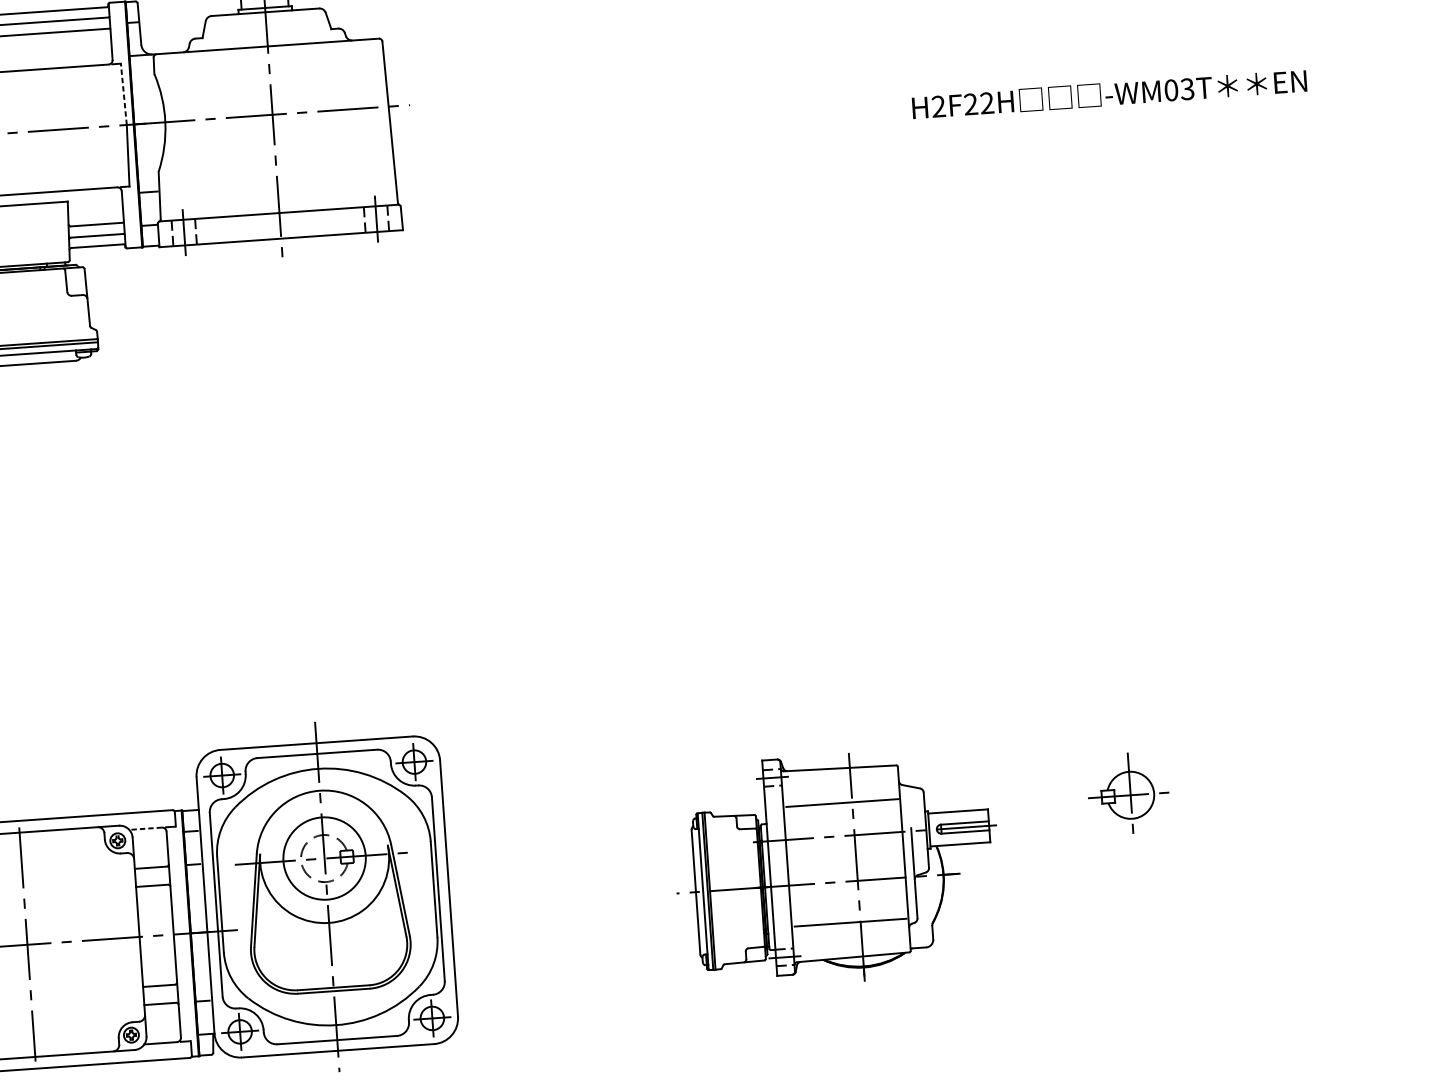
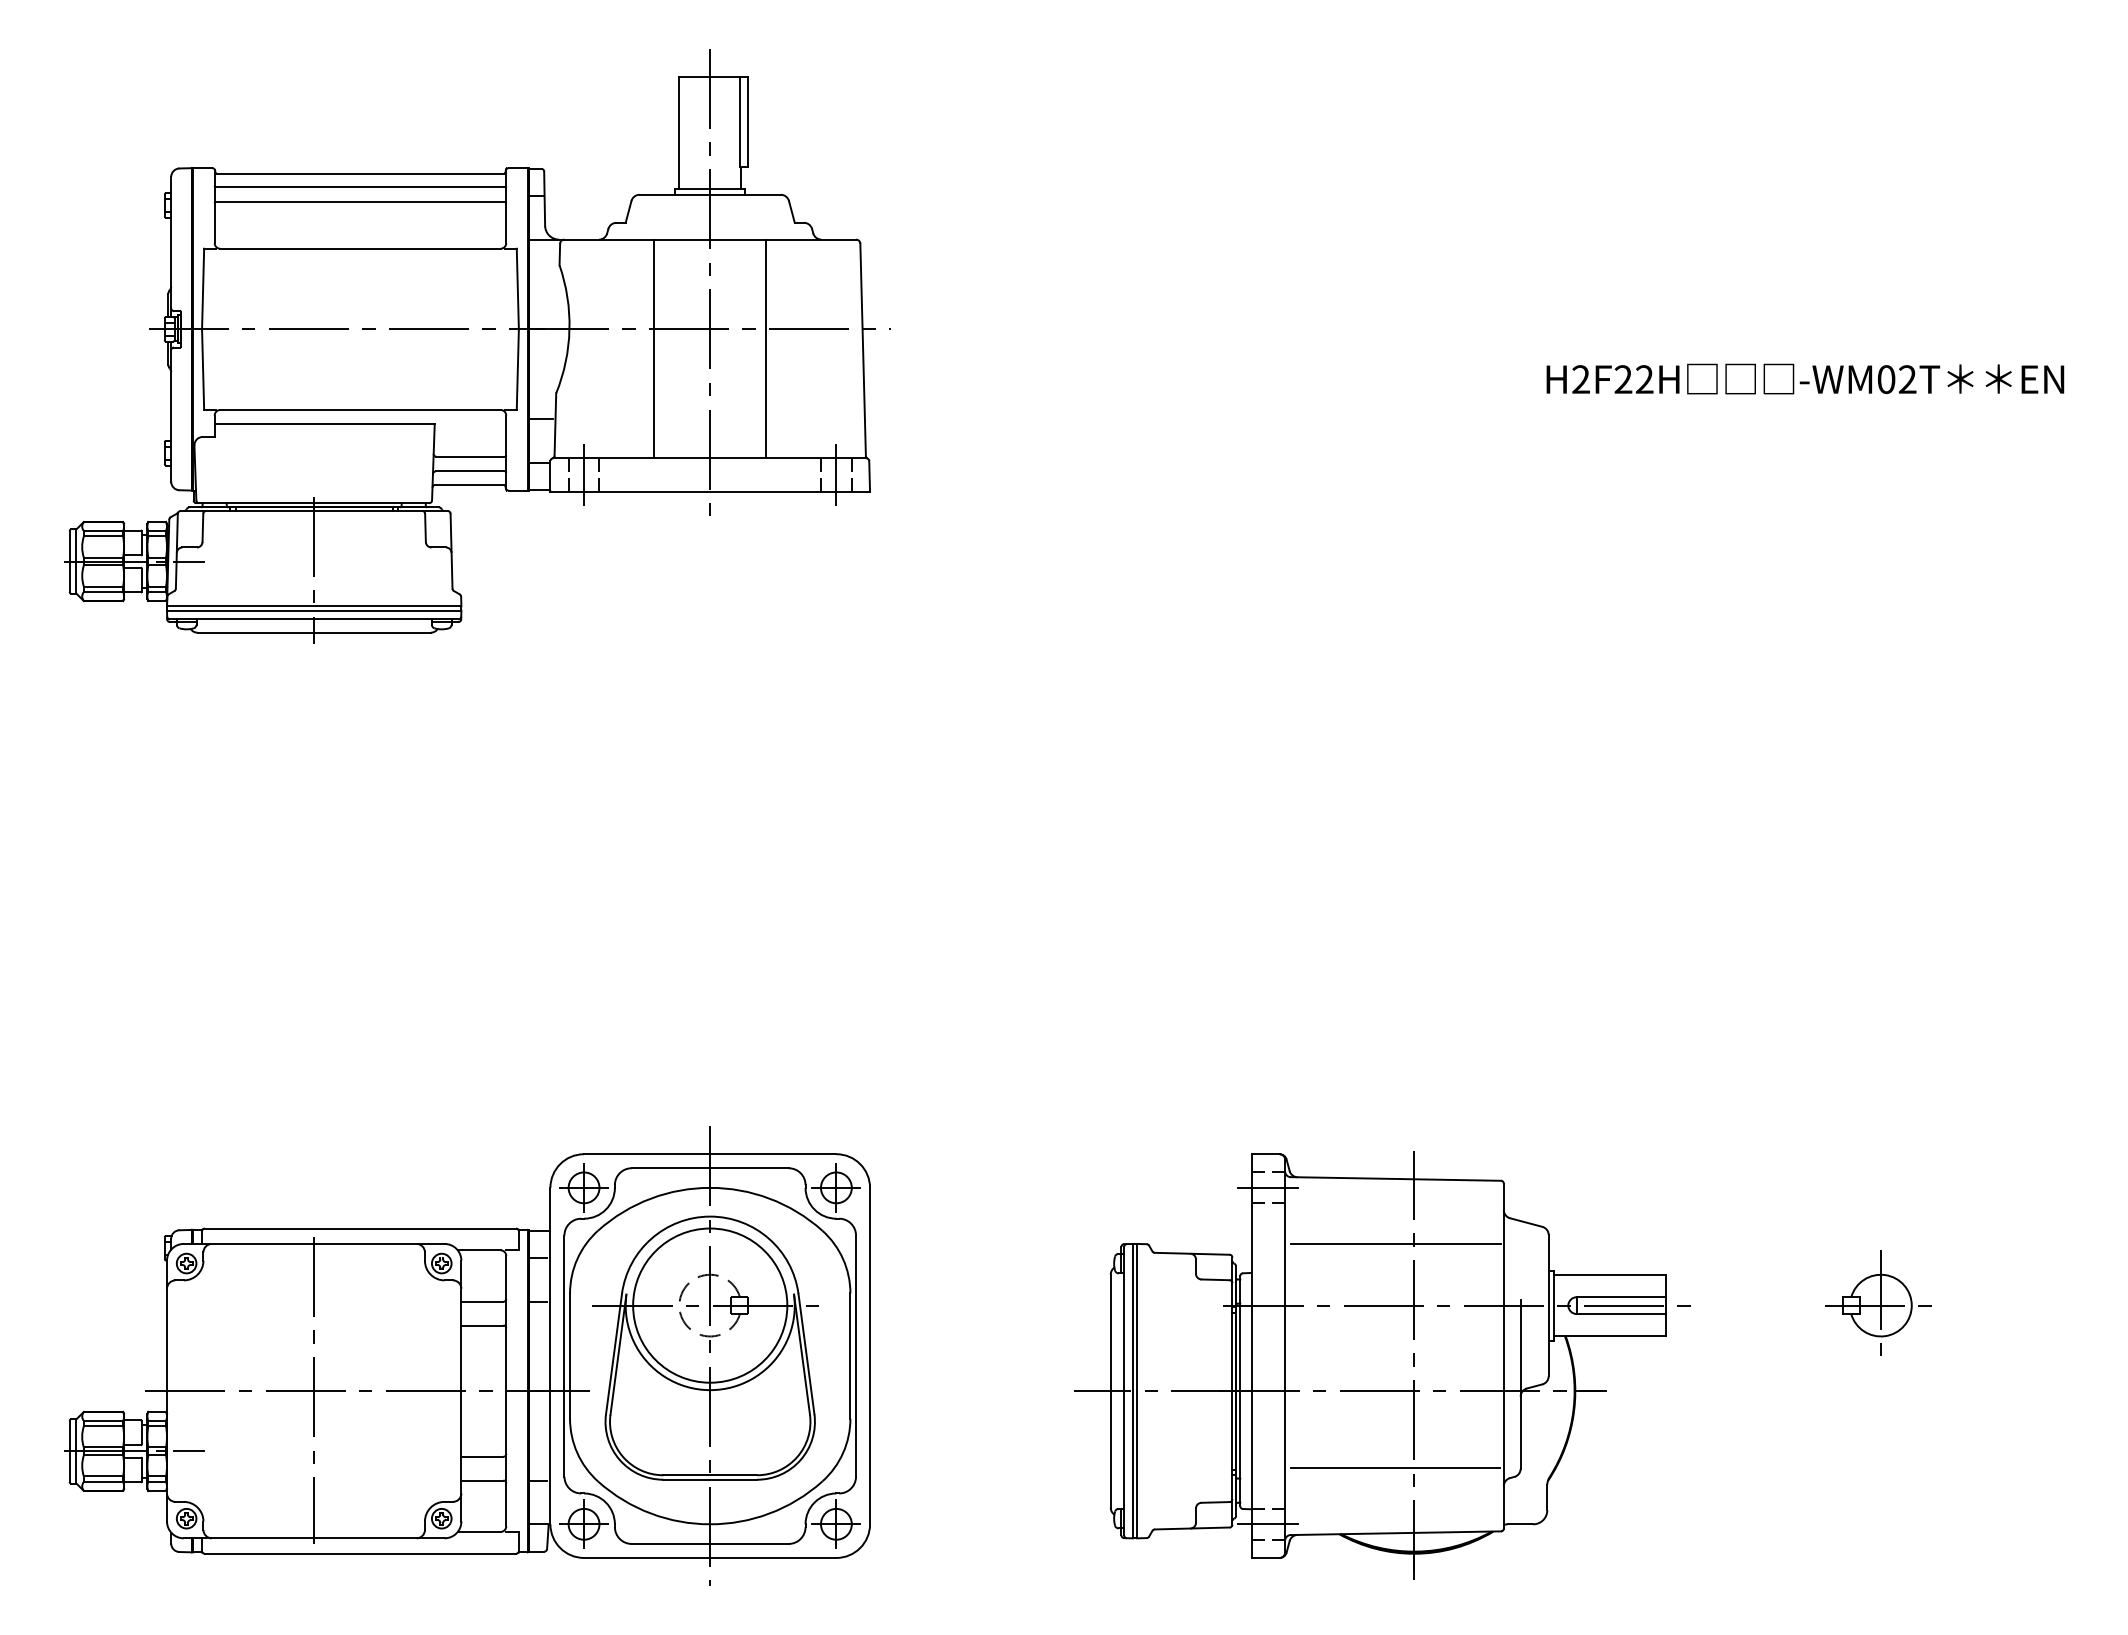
text: (1187, 89) -> (1907, 379), -WM03T -> -WM02T
line: (123, 93) -> (517, 288), dashed -> solid
line: (316, 125) -> (766, 347), added
line: (231, 131) -> (654, 347), added
part: (1128, 793) -> (1878, 1302), moved
line: (145, 828) -> (478, 1250), dashed -> solid
circle: (324, 858) -> (710, 1305), size x1.43
part: (839, 868) -> (1382, 1365), size x1.43

